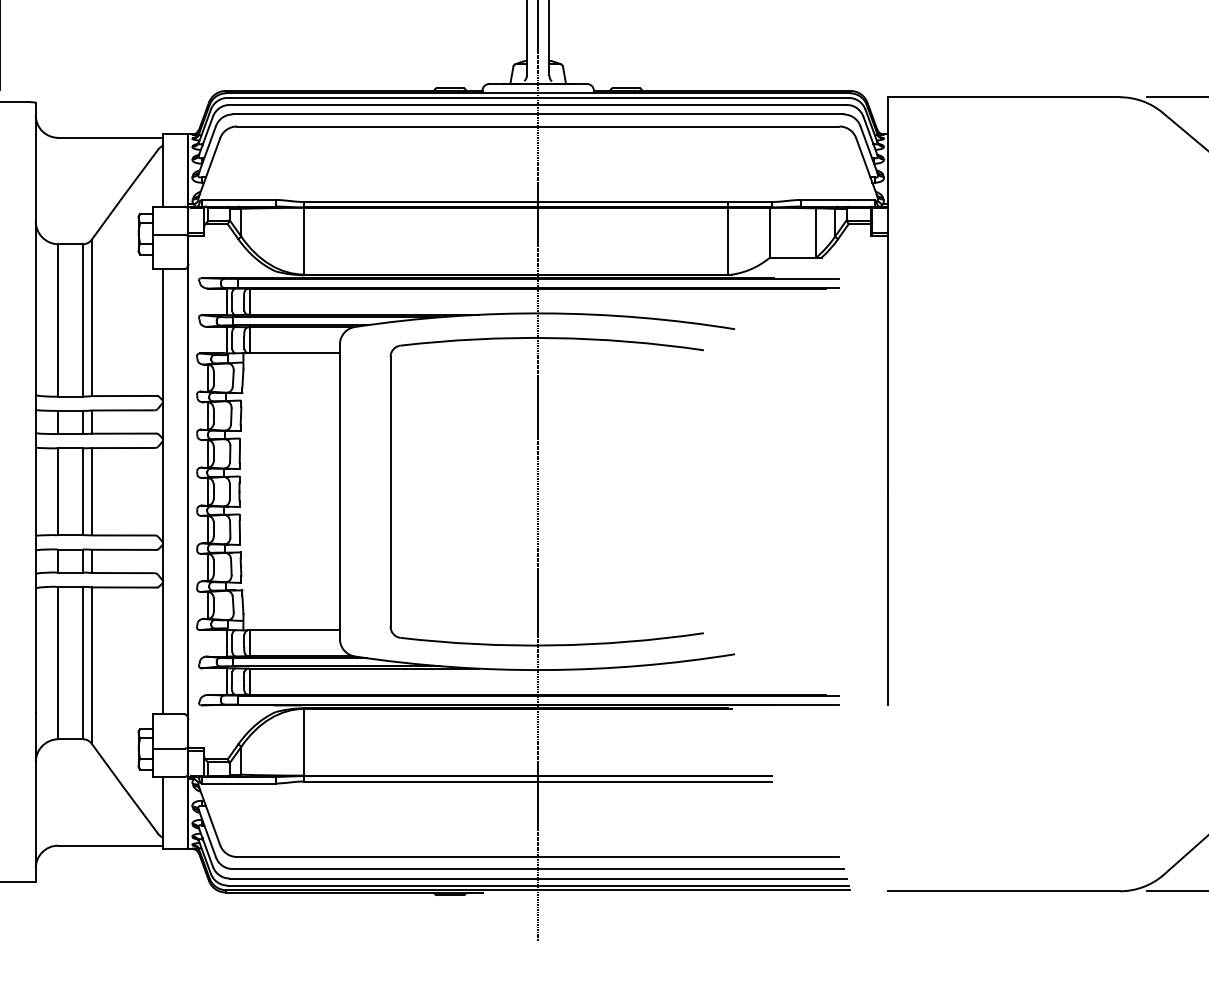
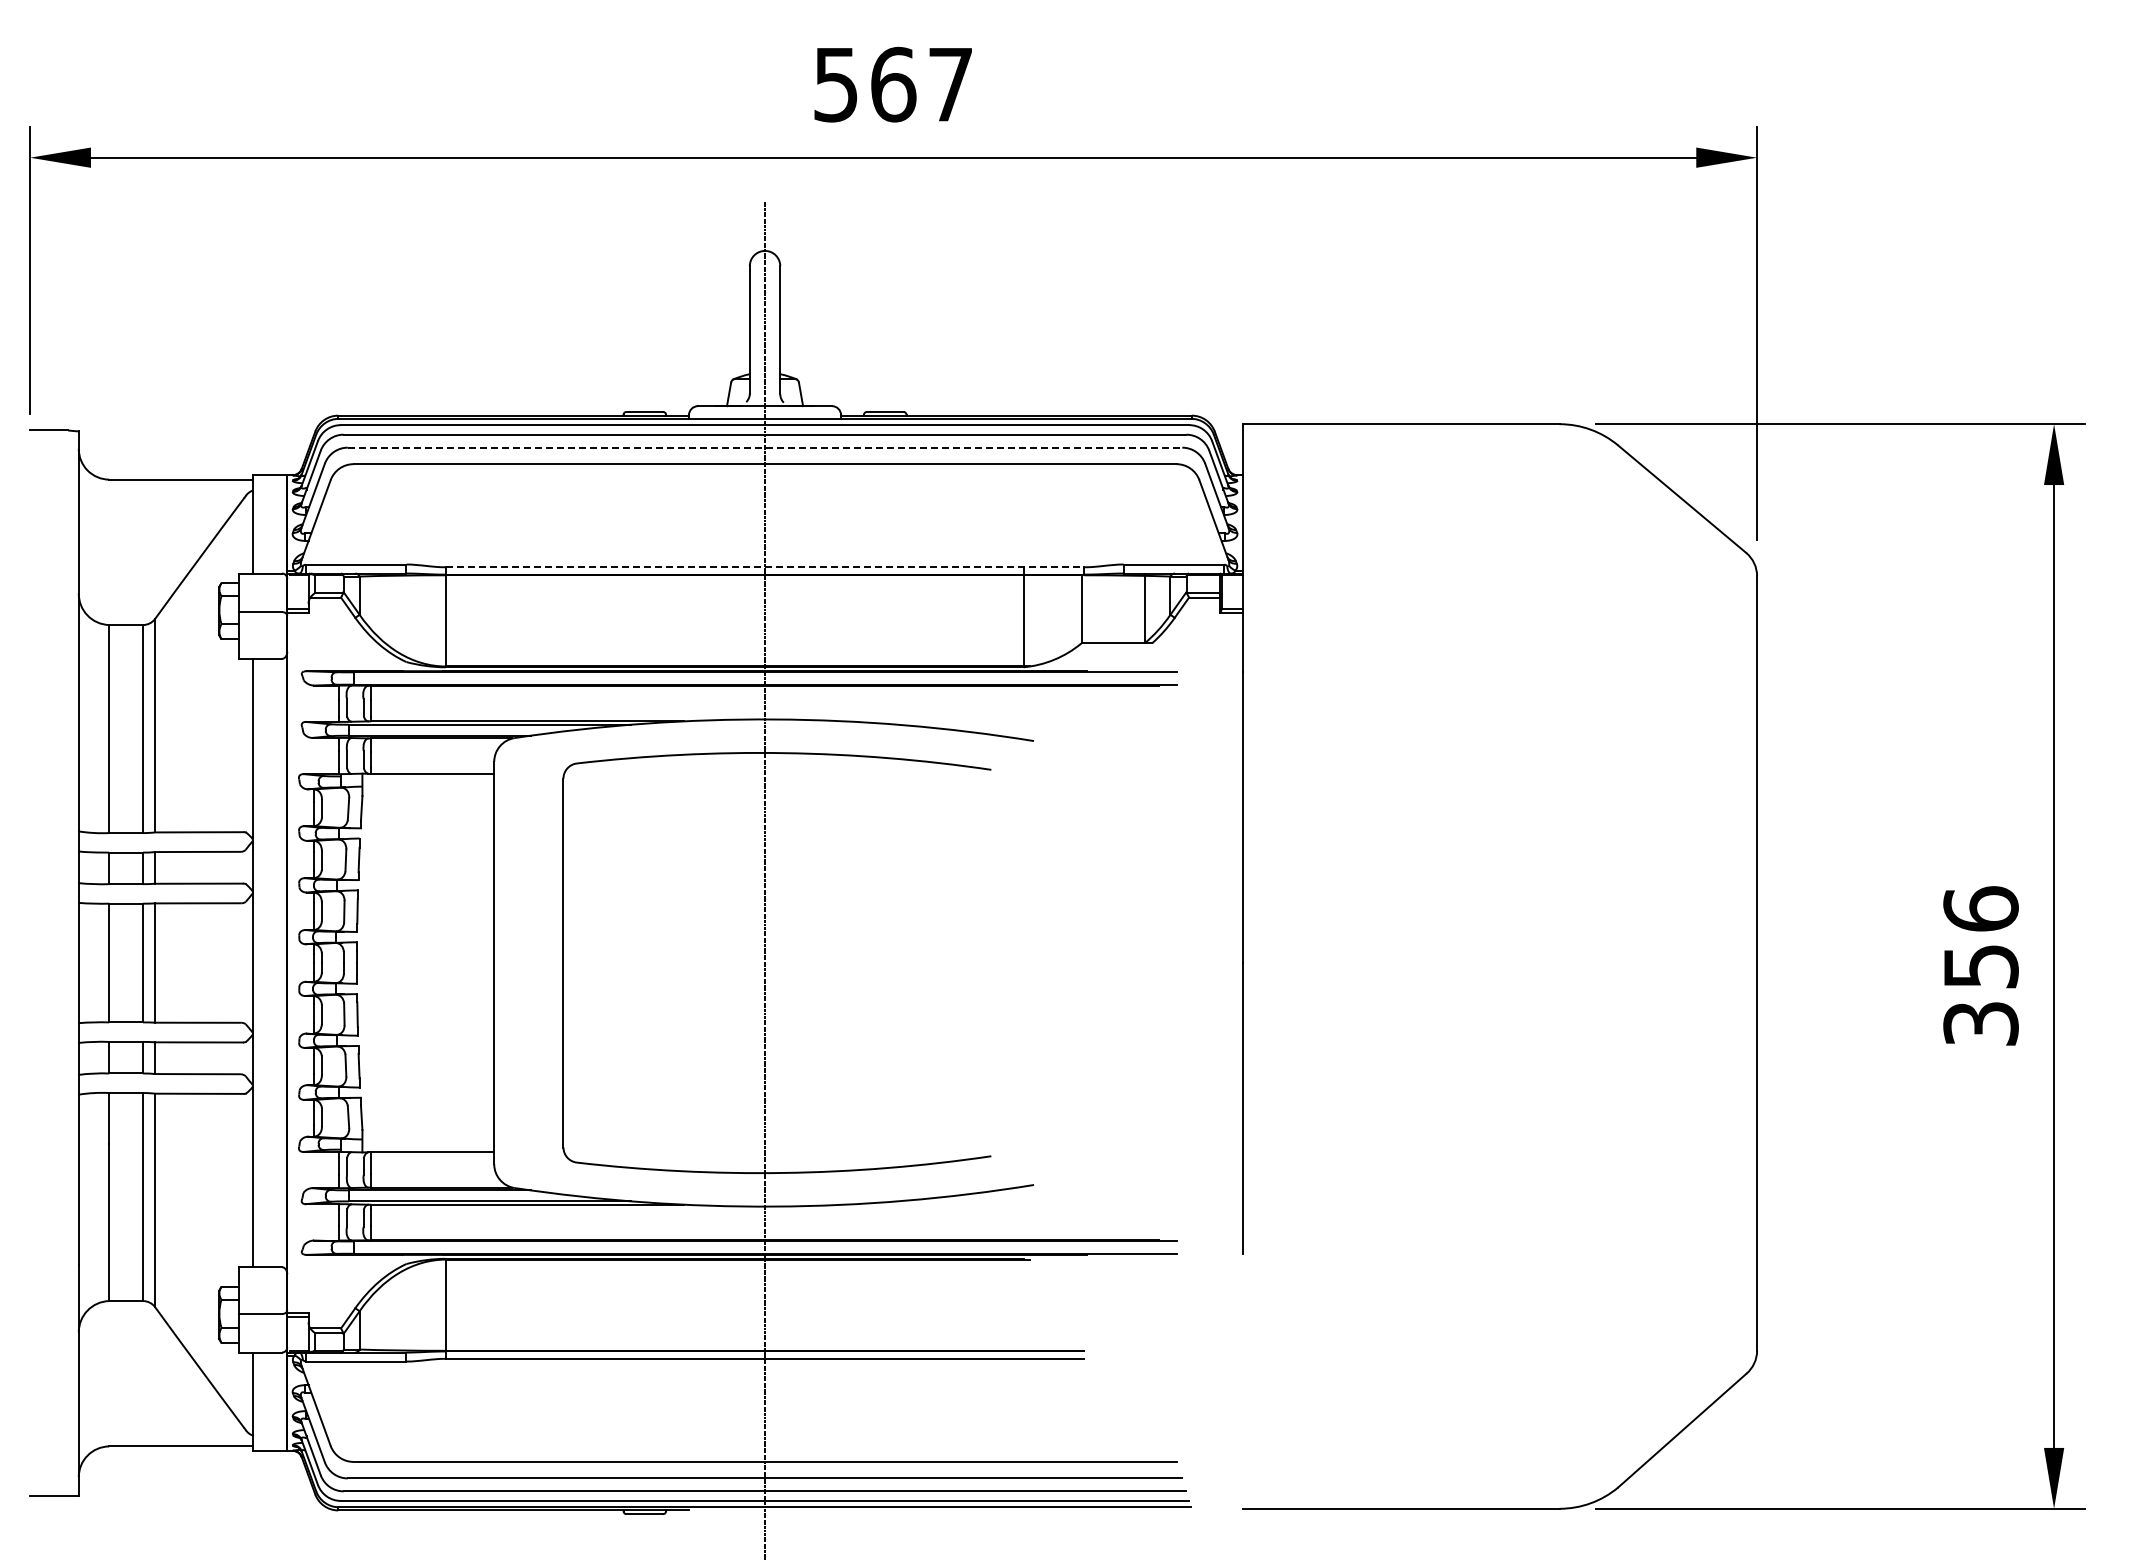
line: (538, 114) -> (765, 447), solid -> dashed
line: (538, 202) -> (765, 567), solid -> dashed

